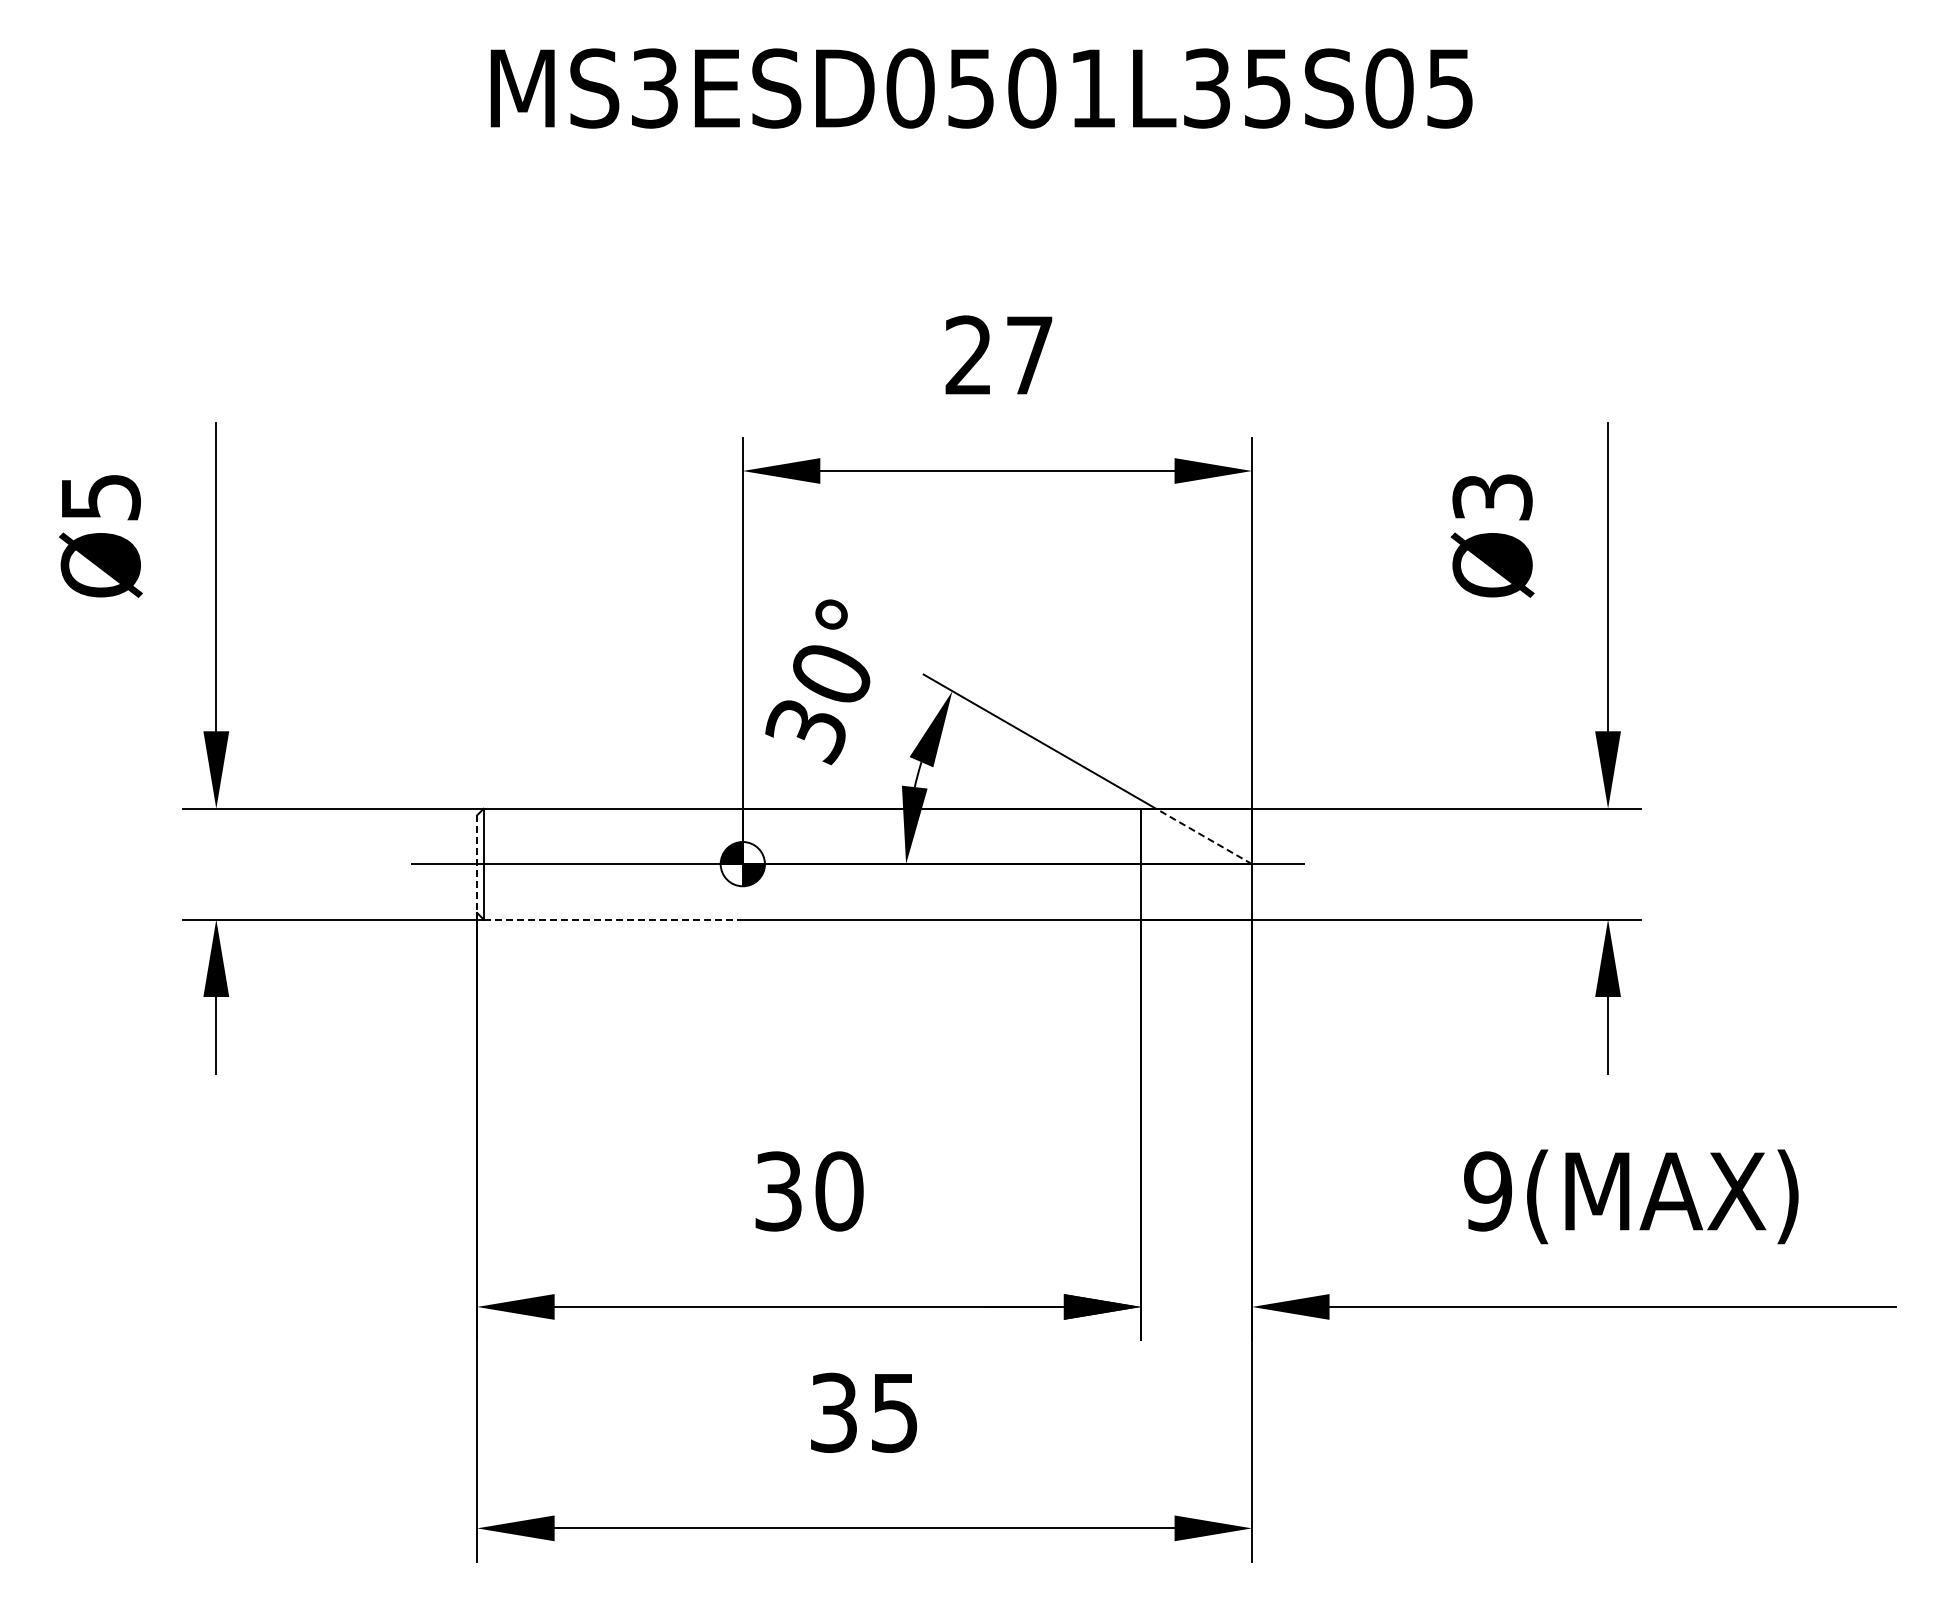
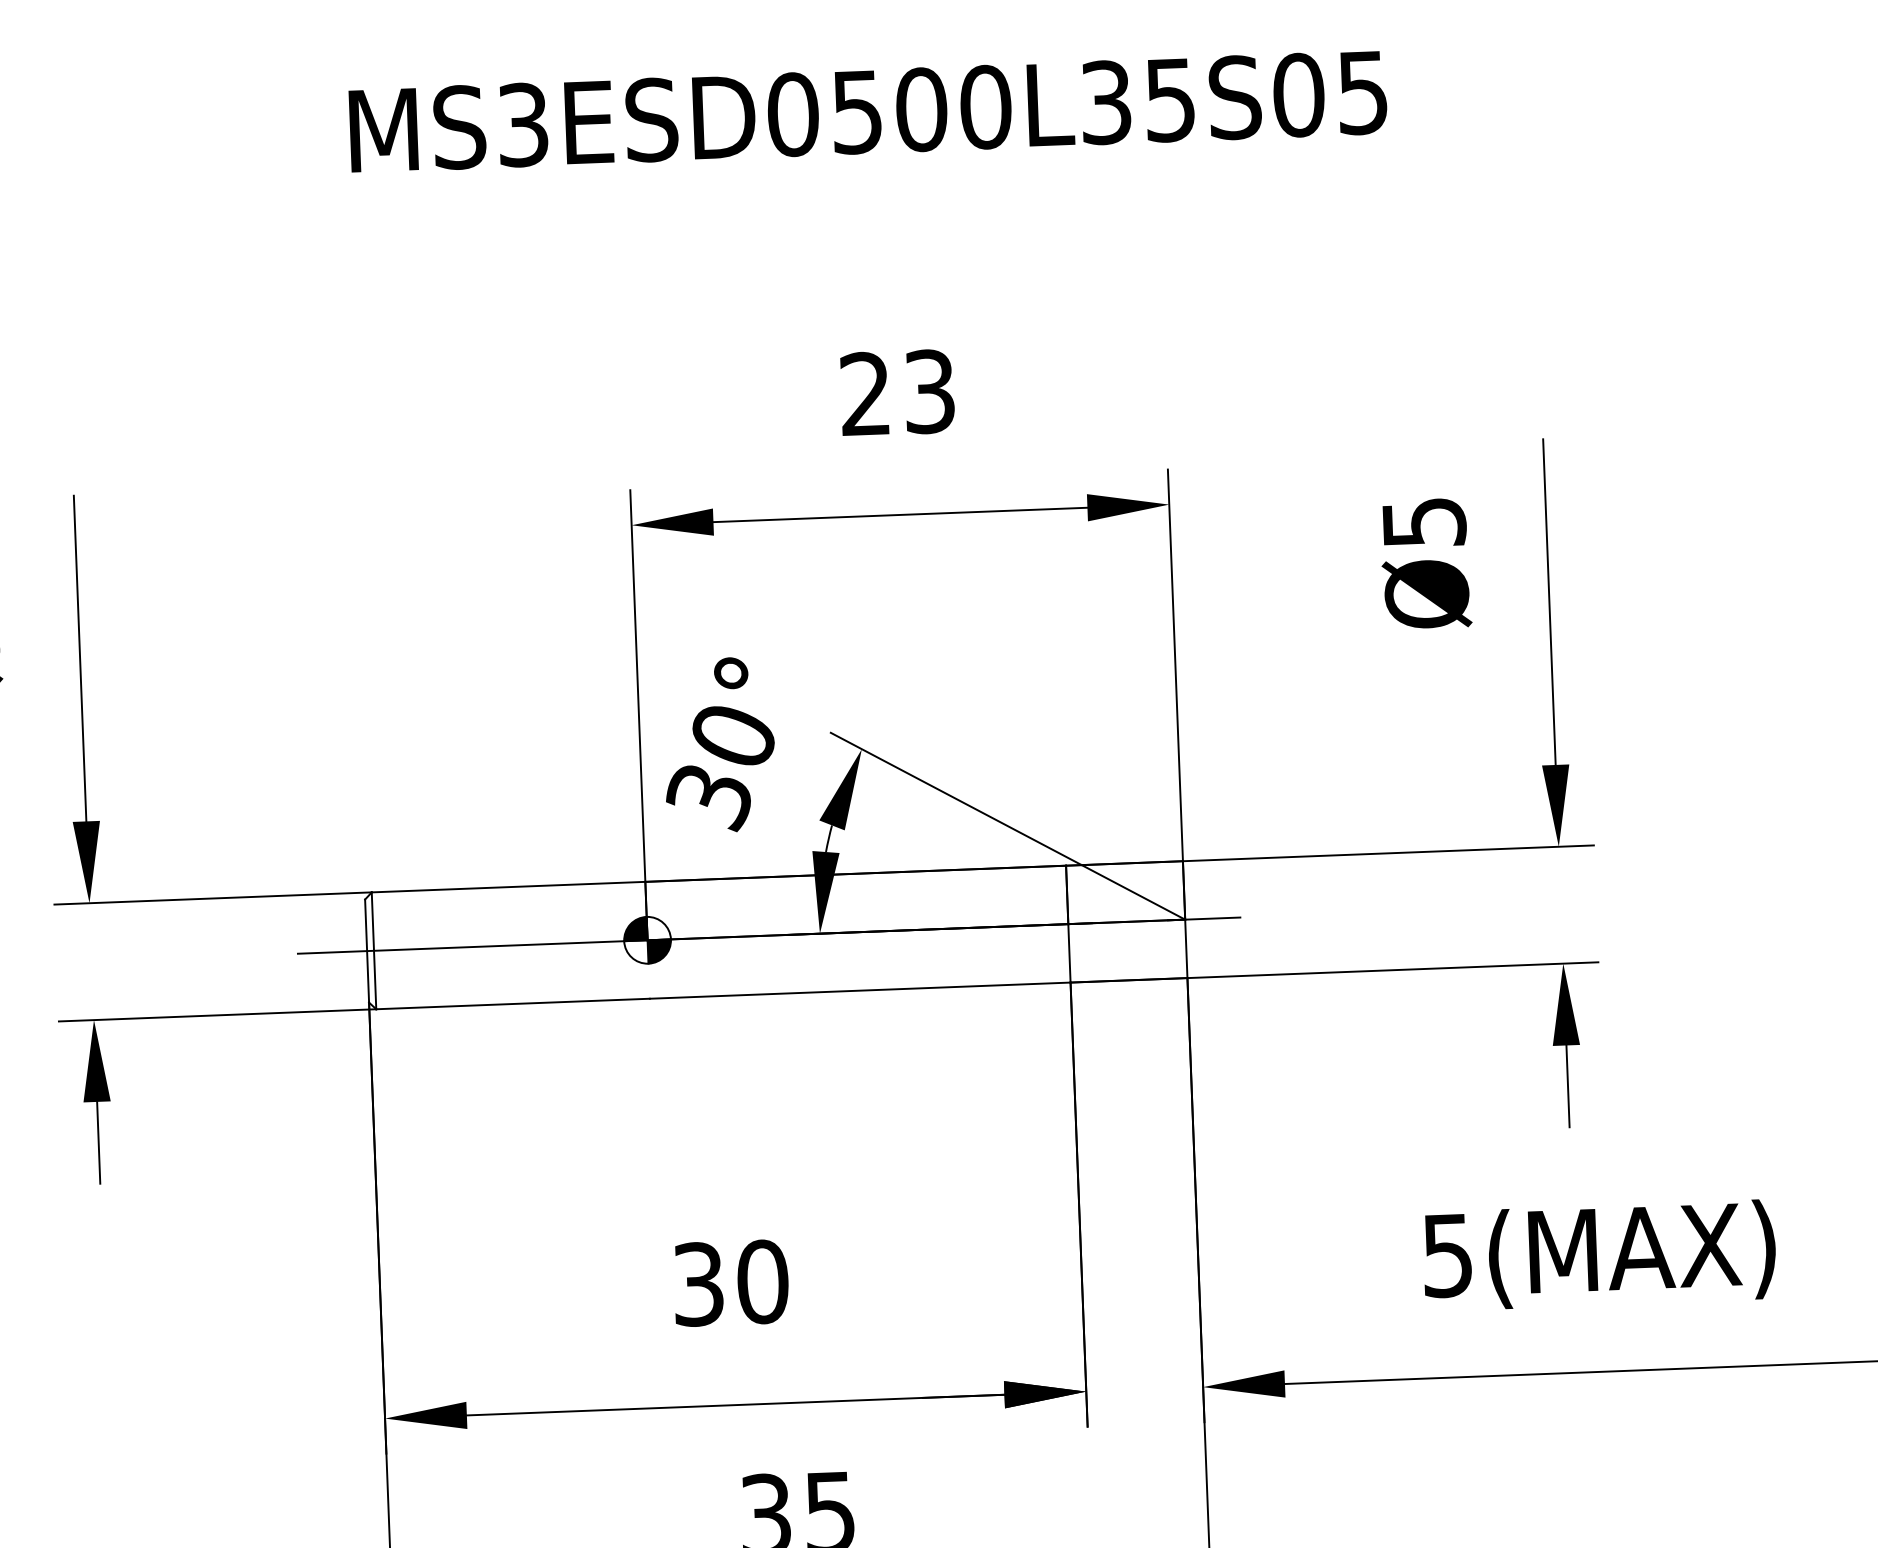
text: (1093, 88) -> (986, 107), MS3ESD0501L35S05 -> MS3ESD0500L35S05
text: (1029, 355) -> (929, 391), 27 -> 23
text: (1492, 497) -> (1424, 522), Ø3 -> Ø5
line: (1203, 836) -> (1132, 892), dashed -> solid
line: (477, 864) -> (367, 951), dashed -> solid
line: (613, 919) -> (513, 1003), dashed -> solid
text: (1488, 1191) -> (1448, 1255), 9(MAX) -> 5(MAX)

